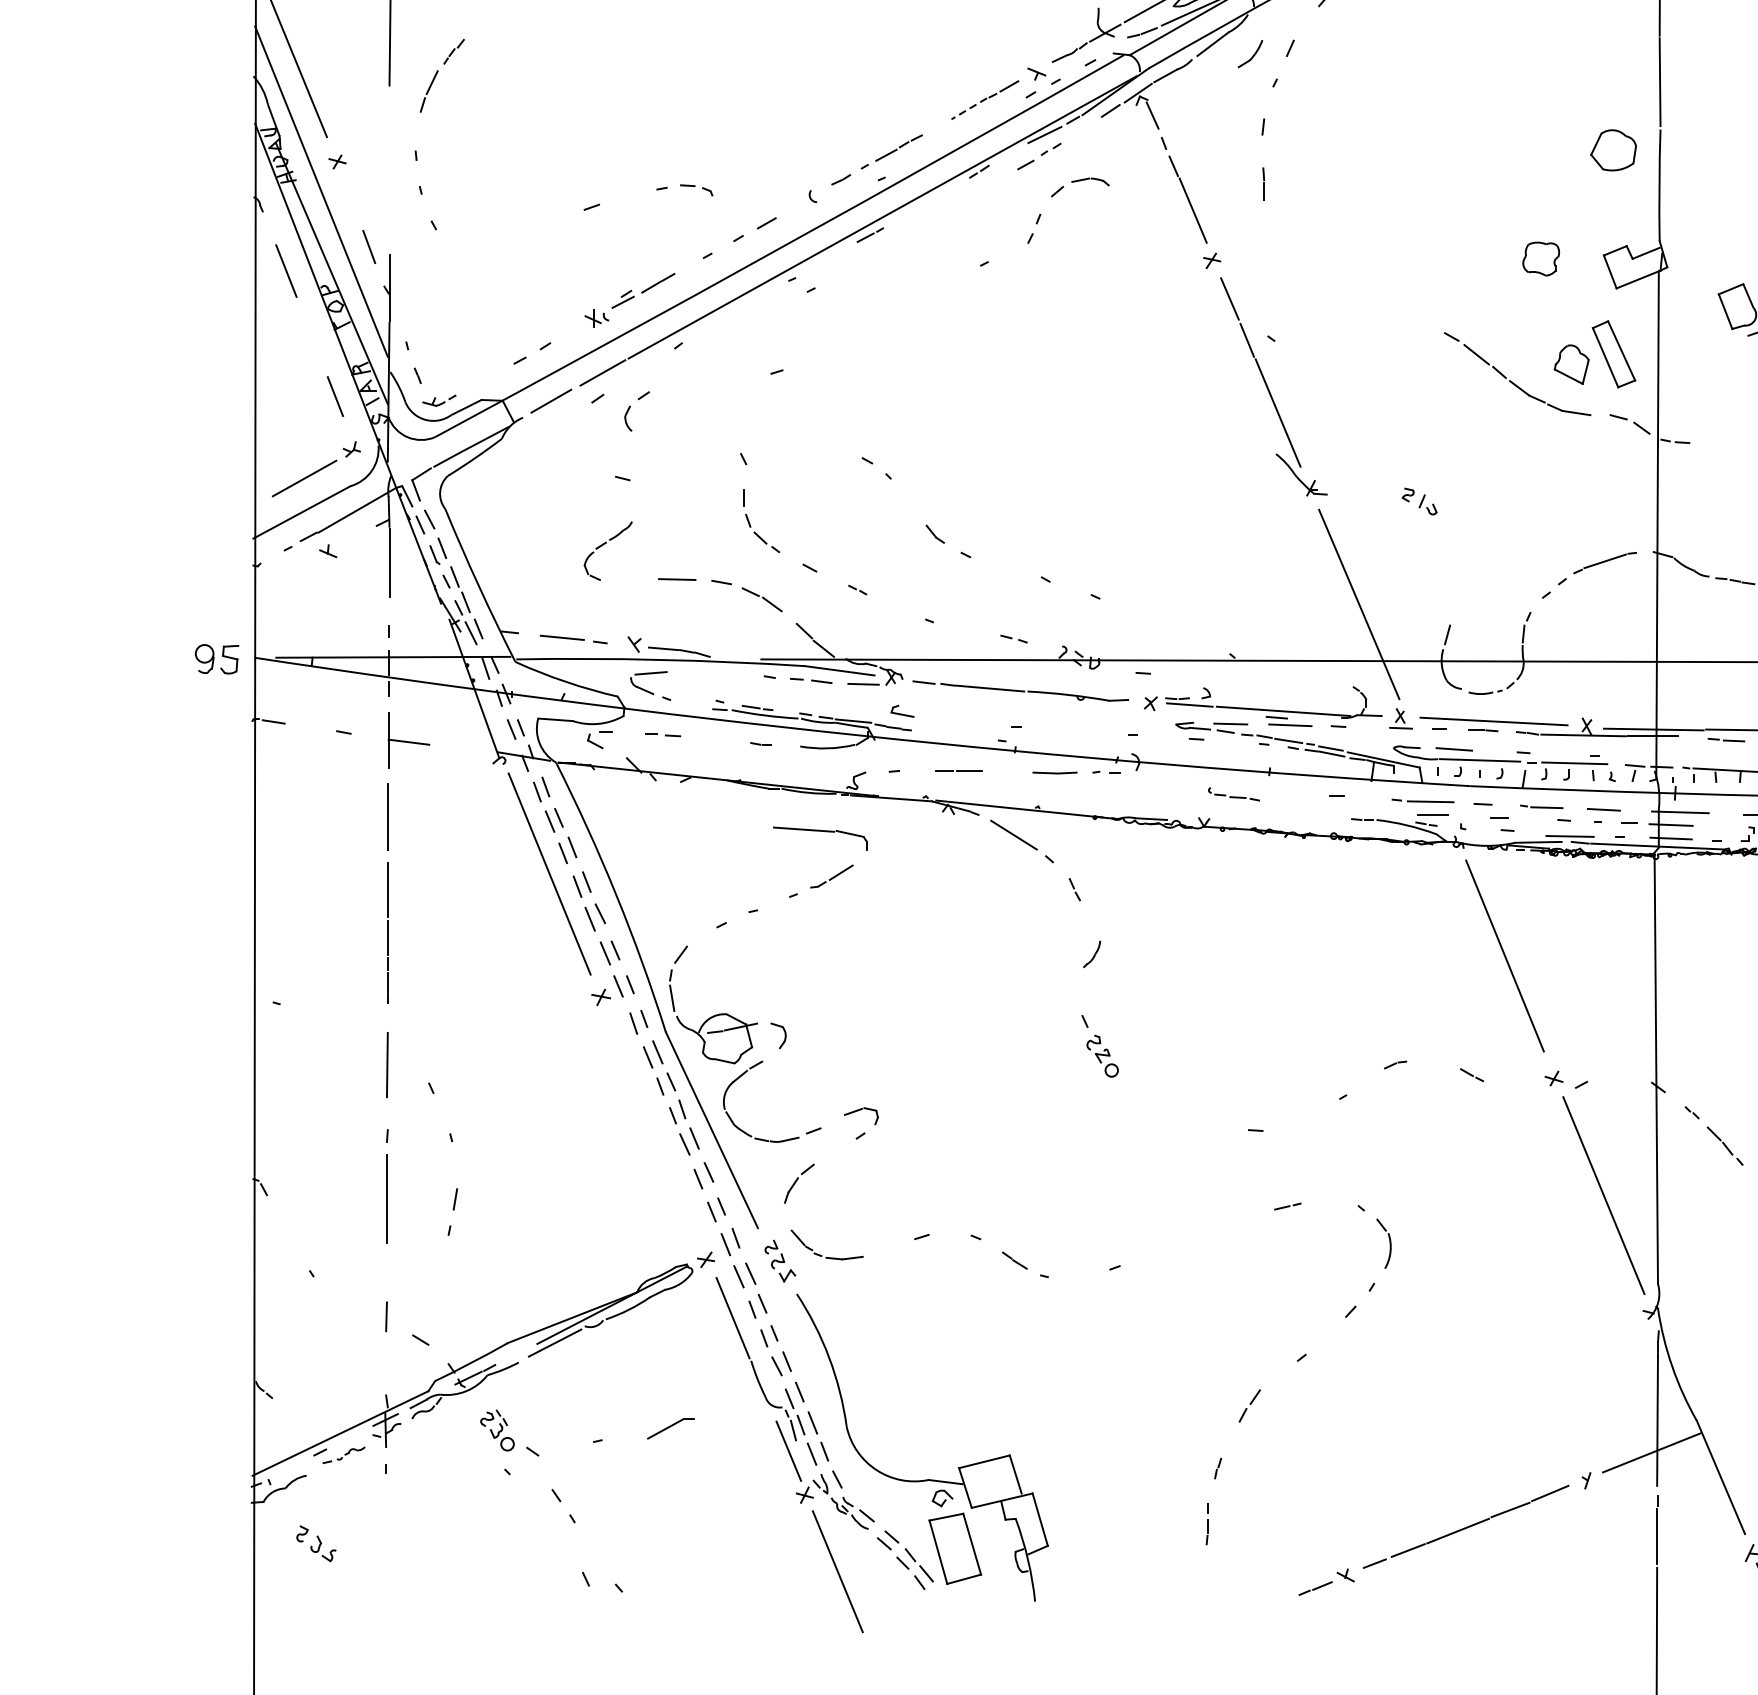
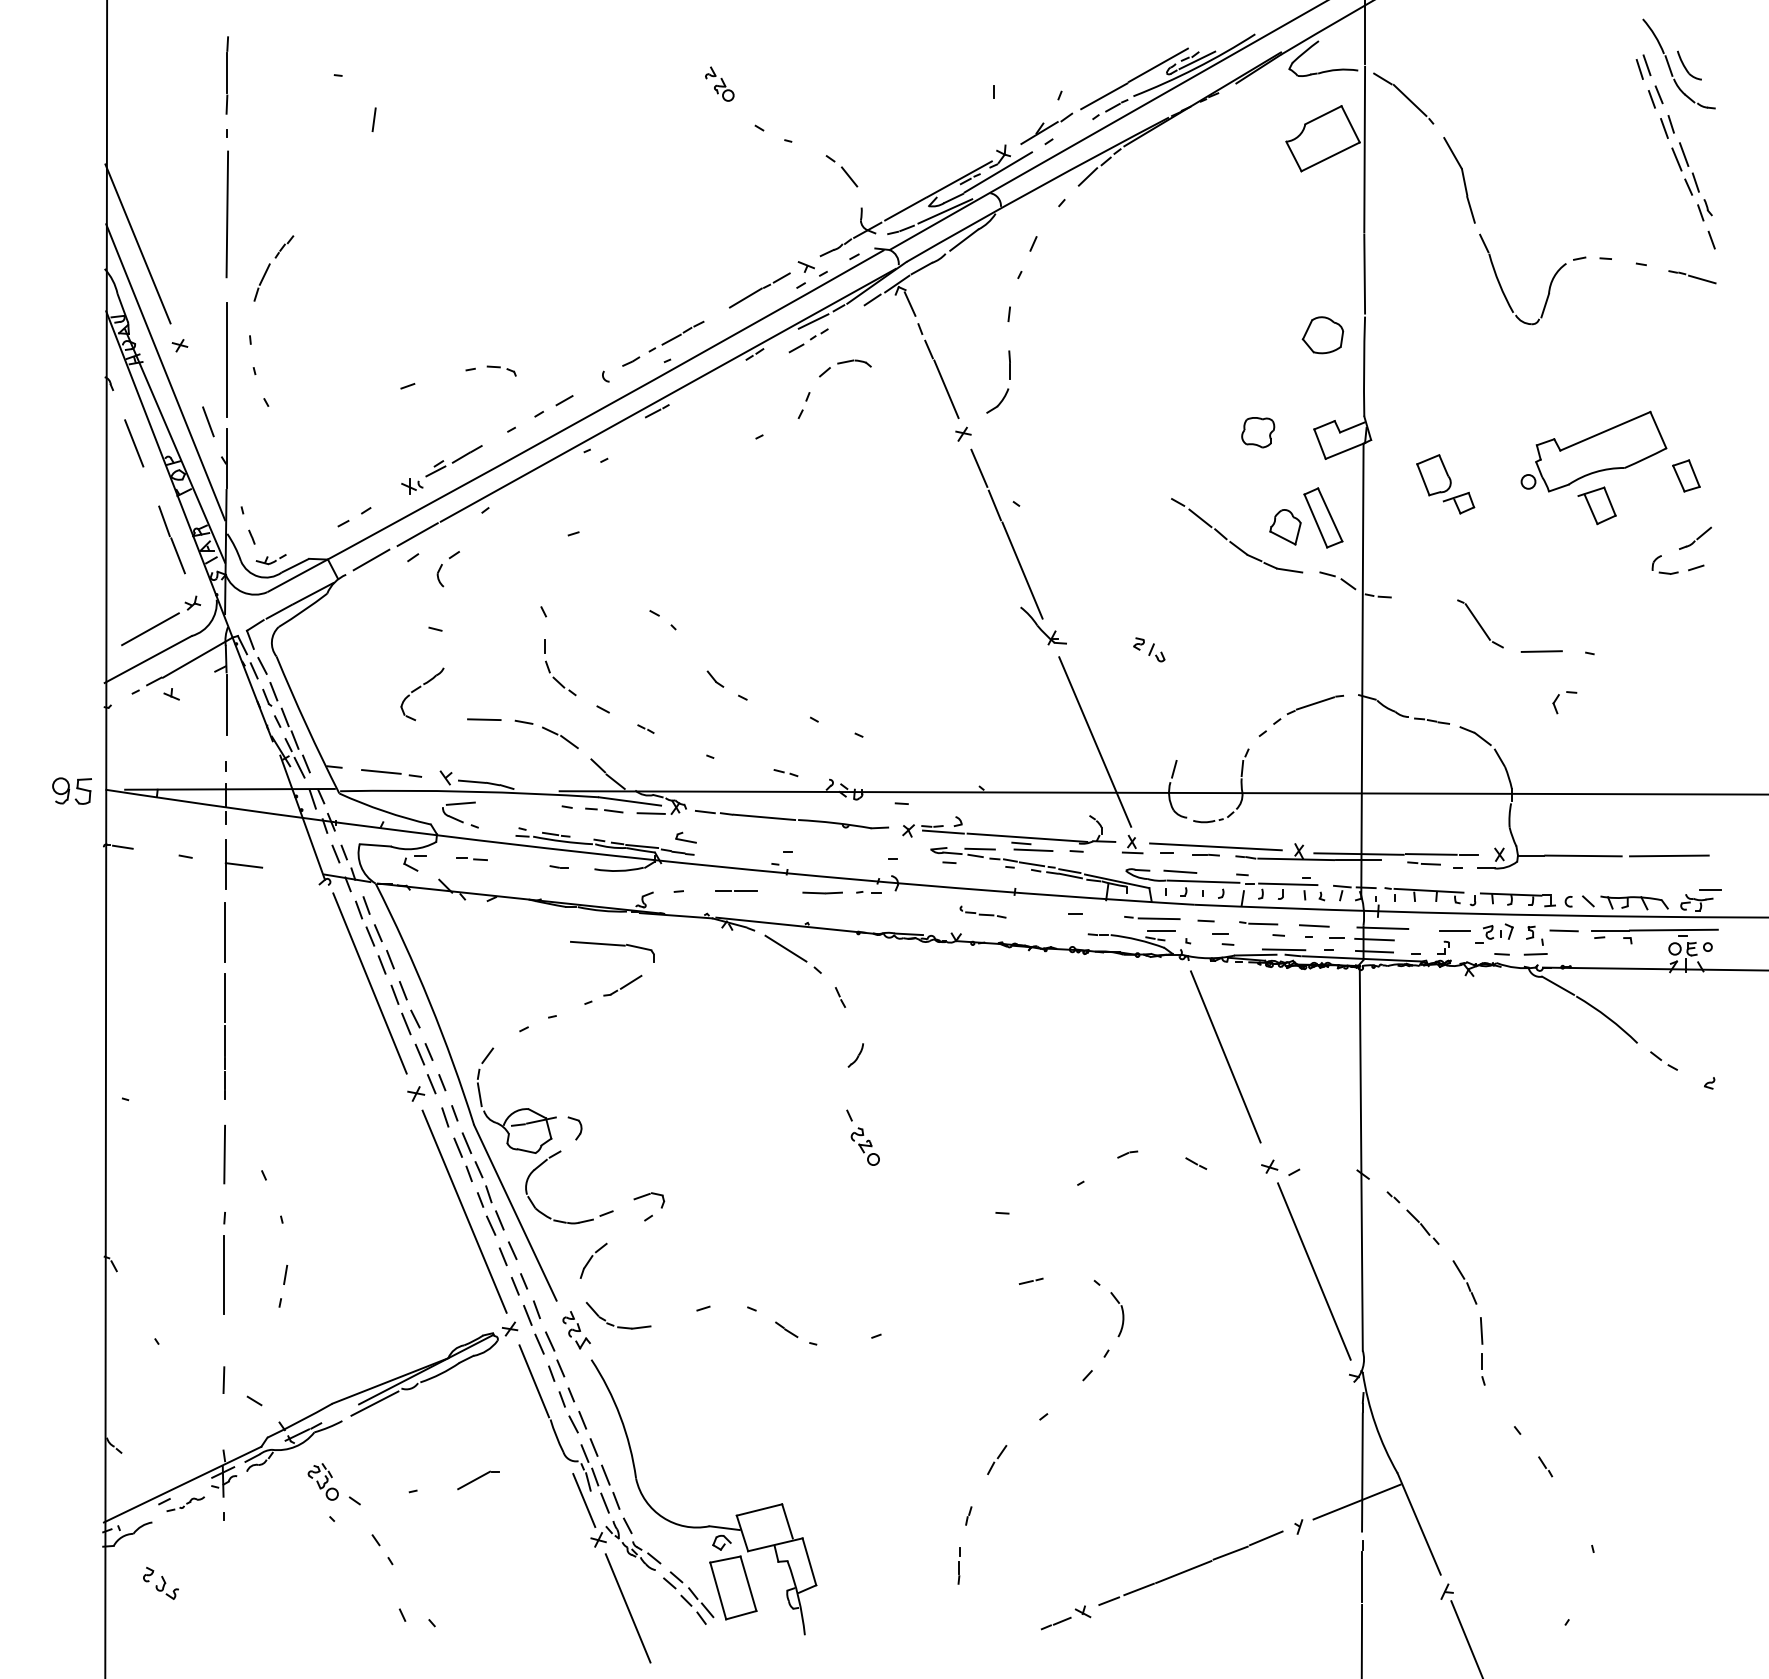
part: (1250, 53) -> (997, 400), moved
line: (968, 109) -> (745, 298), dashed -> solid
line: (390, 177) -> (227, 359), added
line: (320, 358) -> (164, 521), added
line: (655, 1128) -> (464, 1211), added

